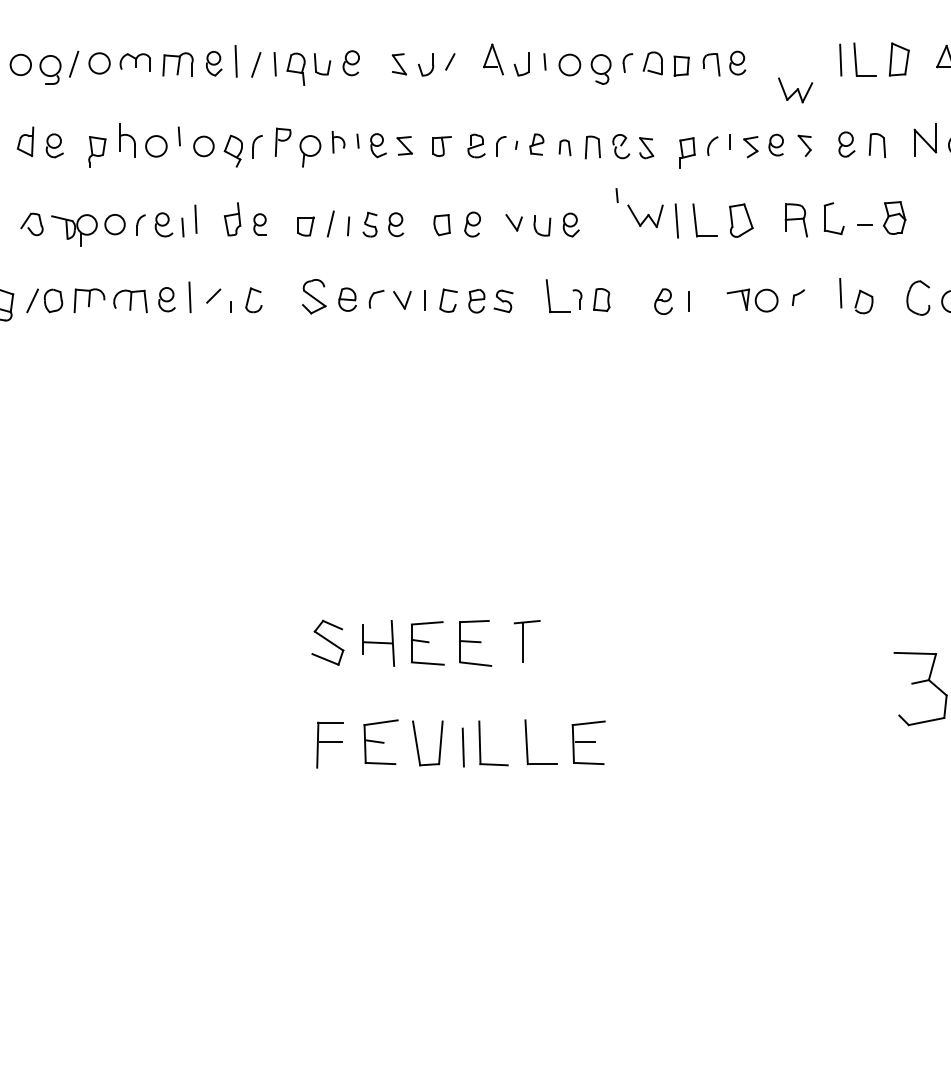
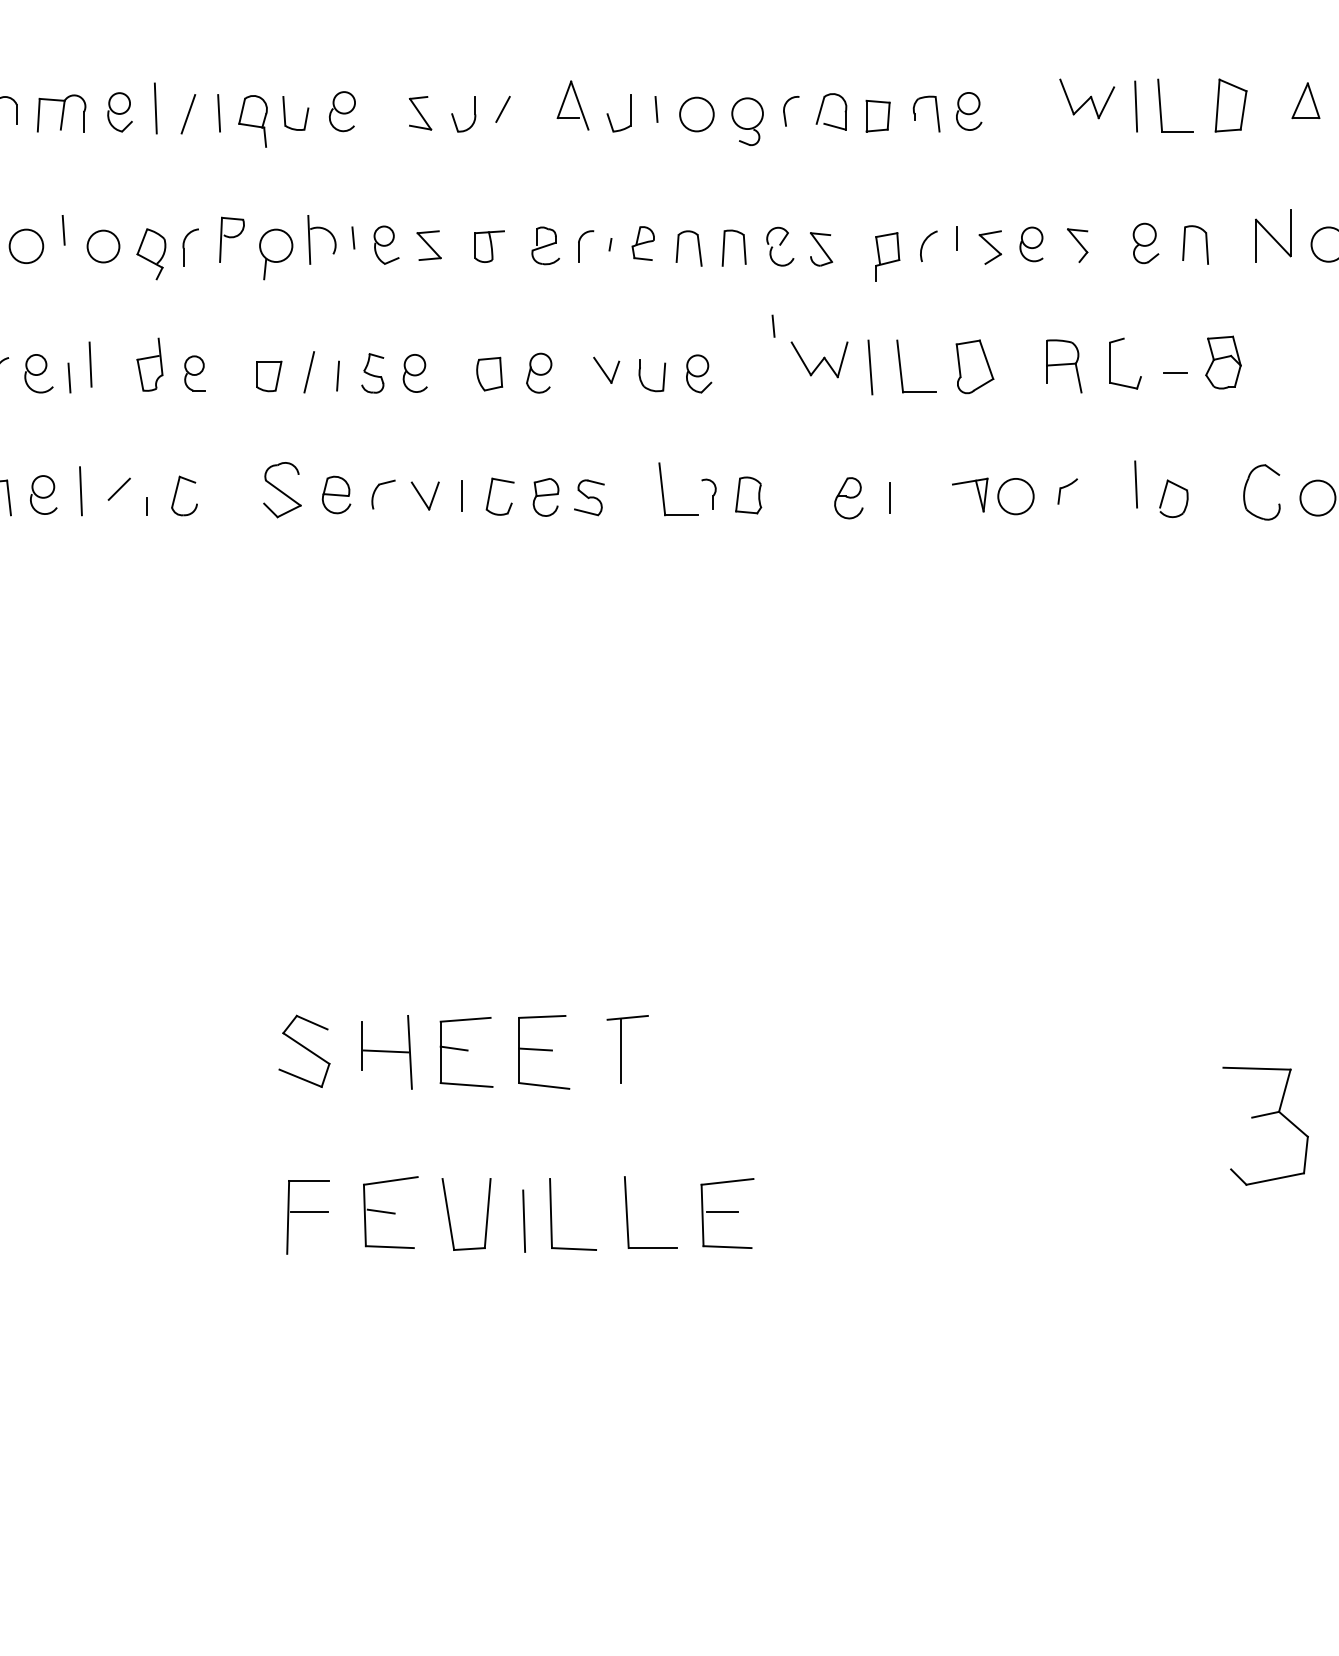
part: (795, 90) -> (1087, 99), moved
part: (338, 141) -> (321, 238), size x1.43
part: (564, 147) -> (688, 248), size x1.43

